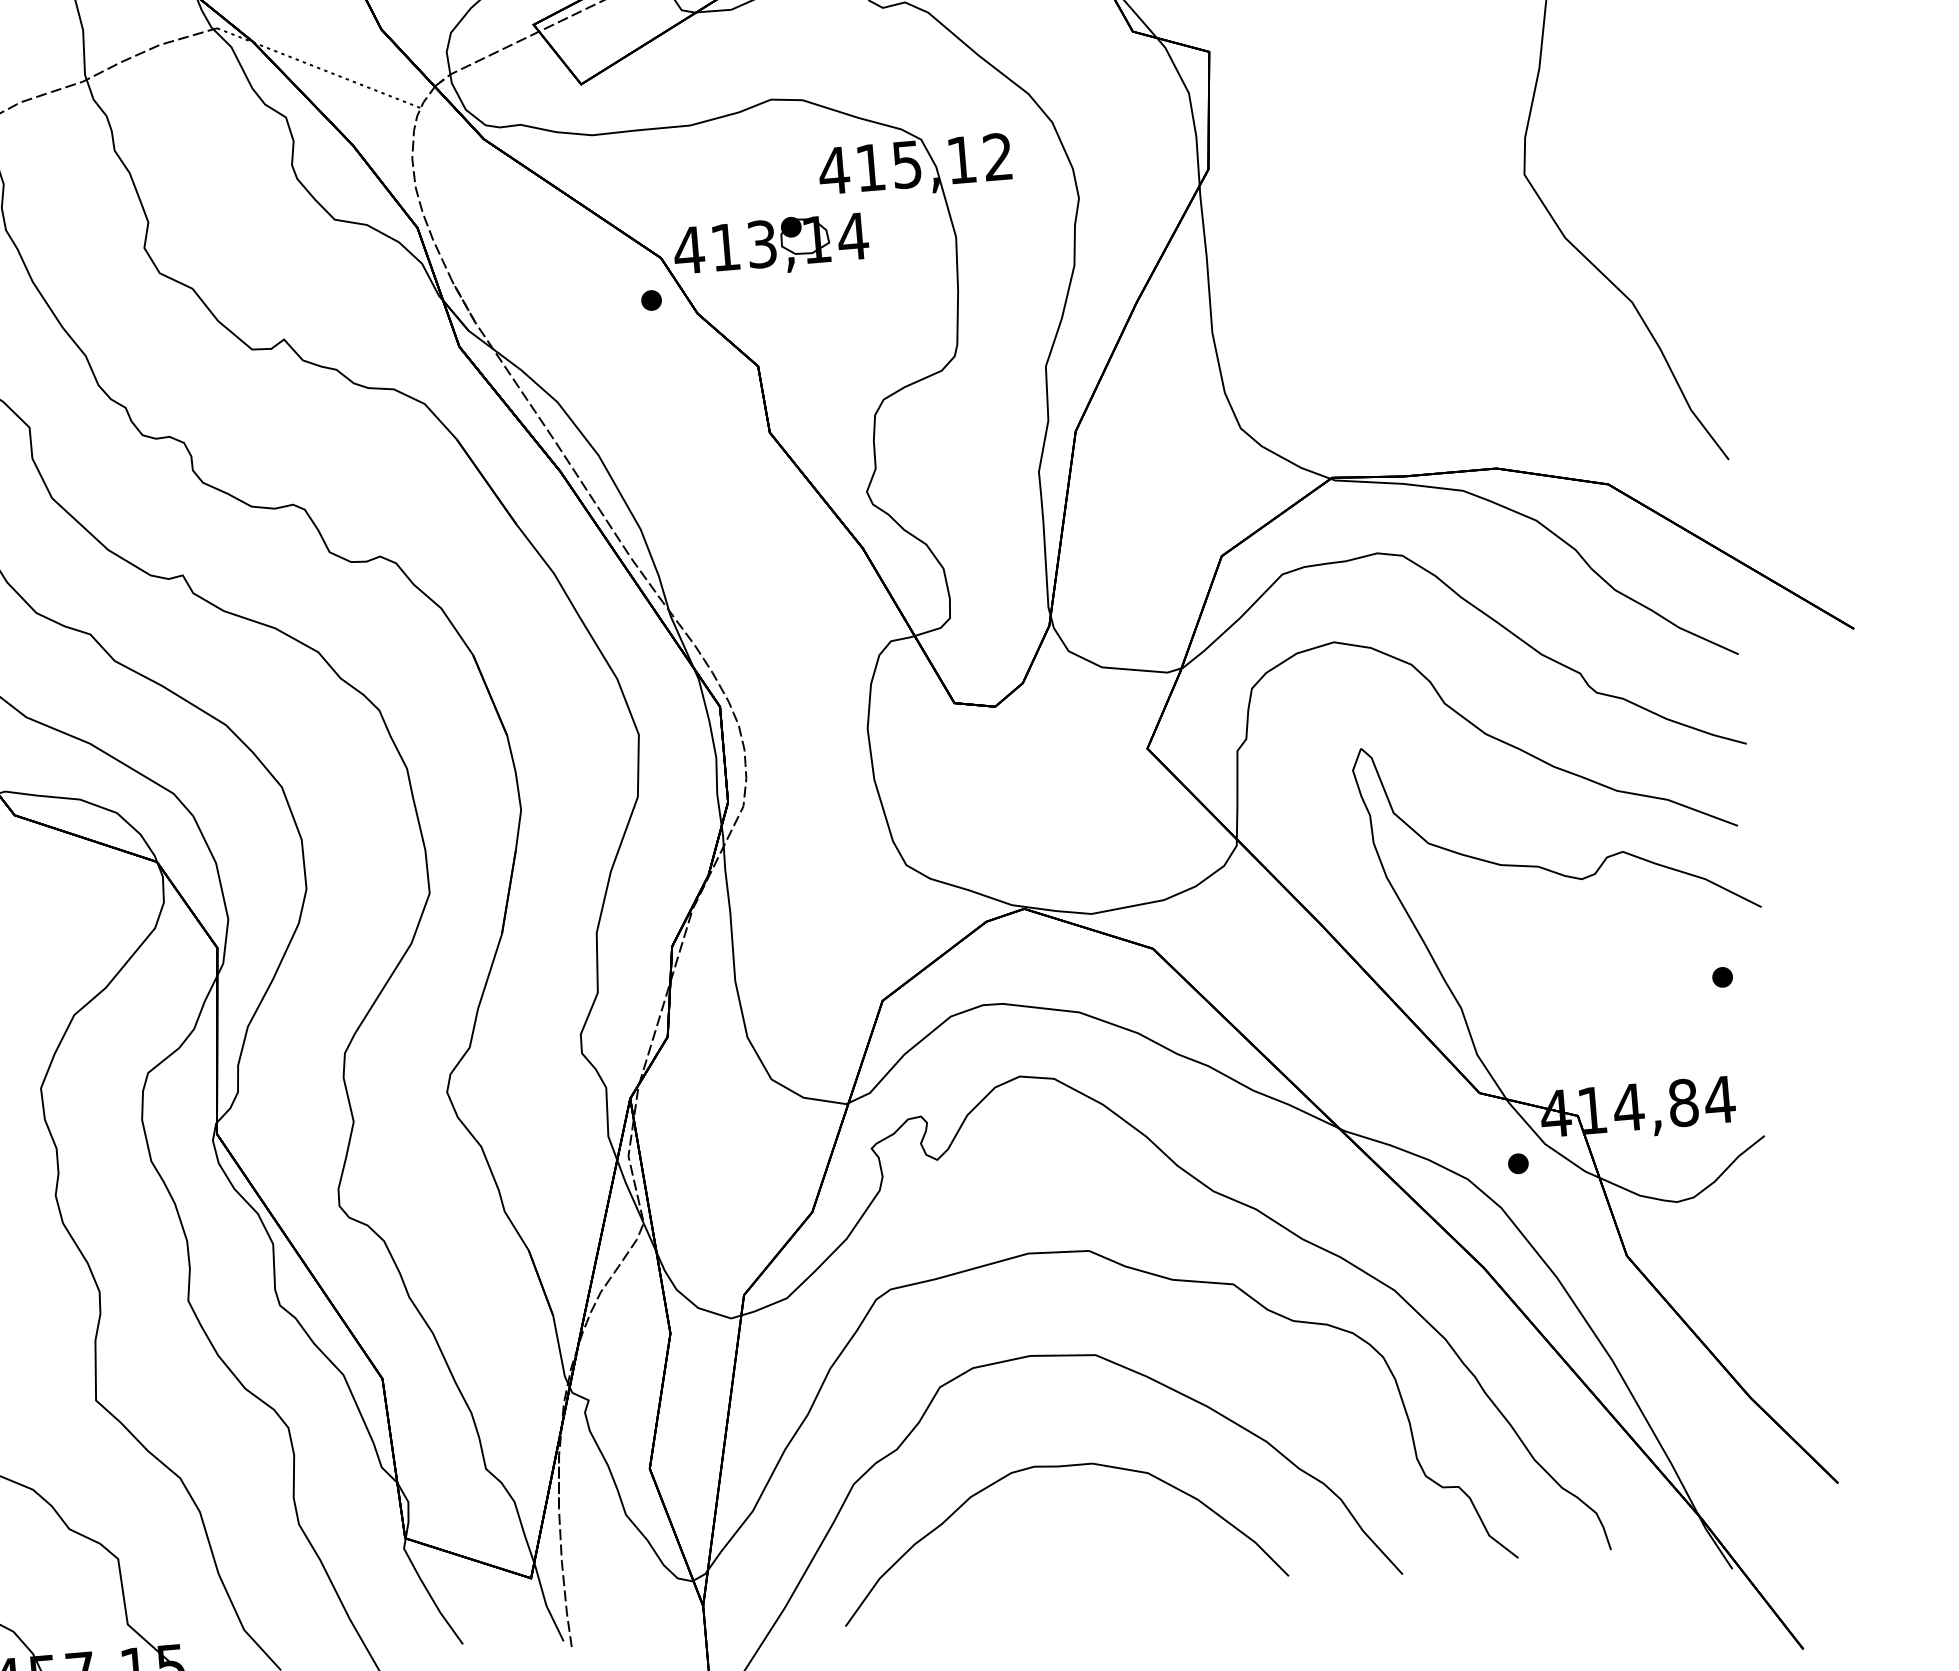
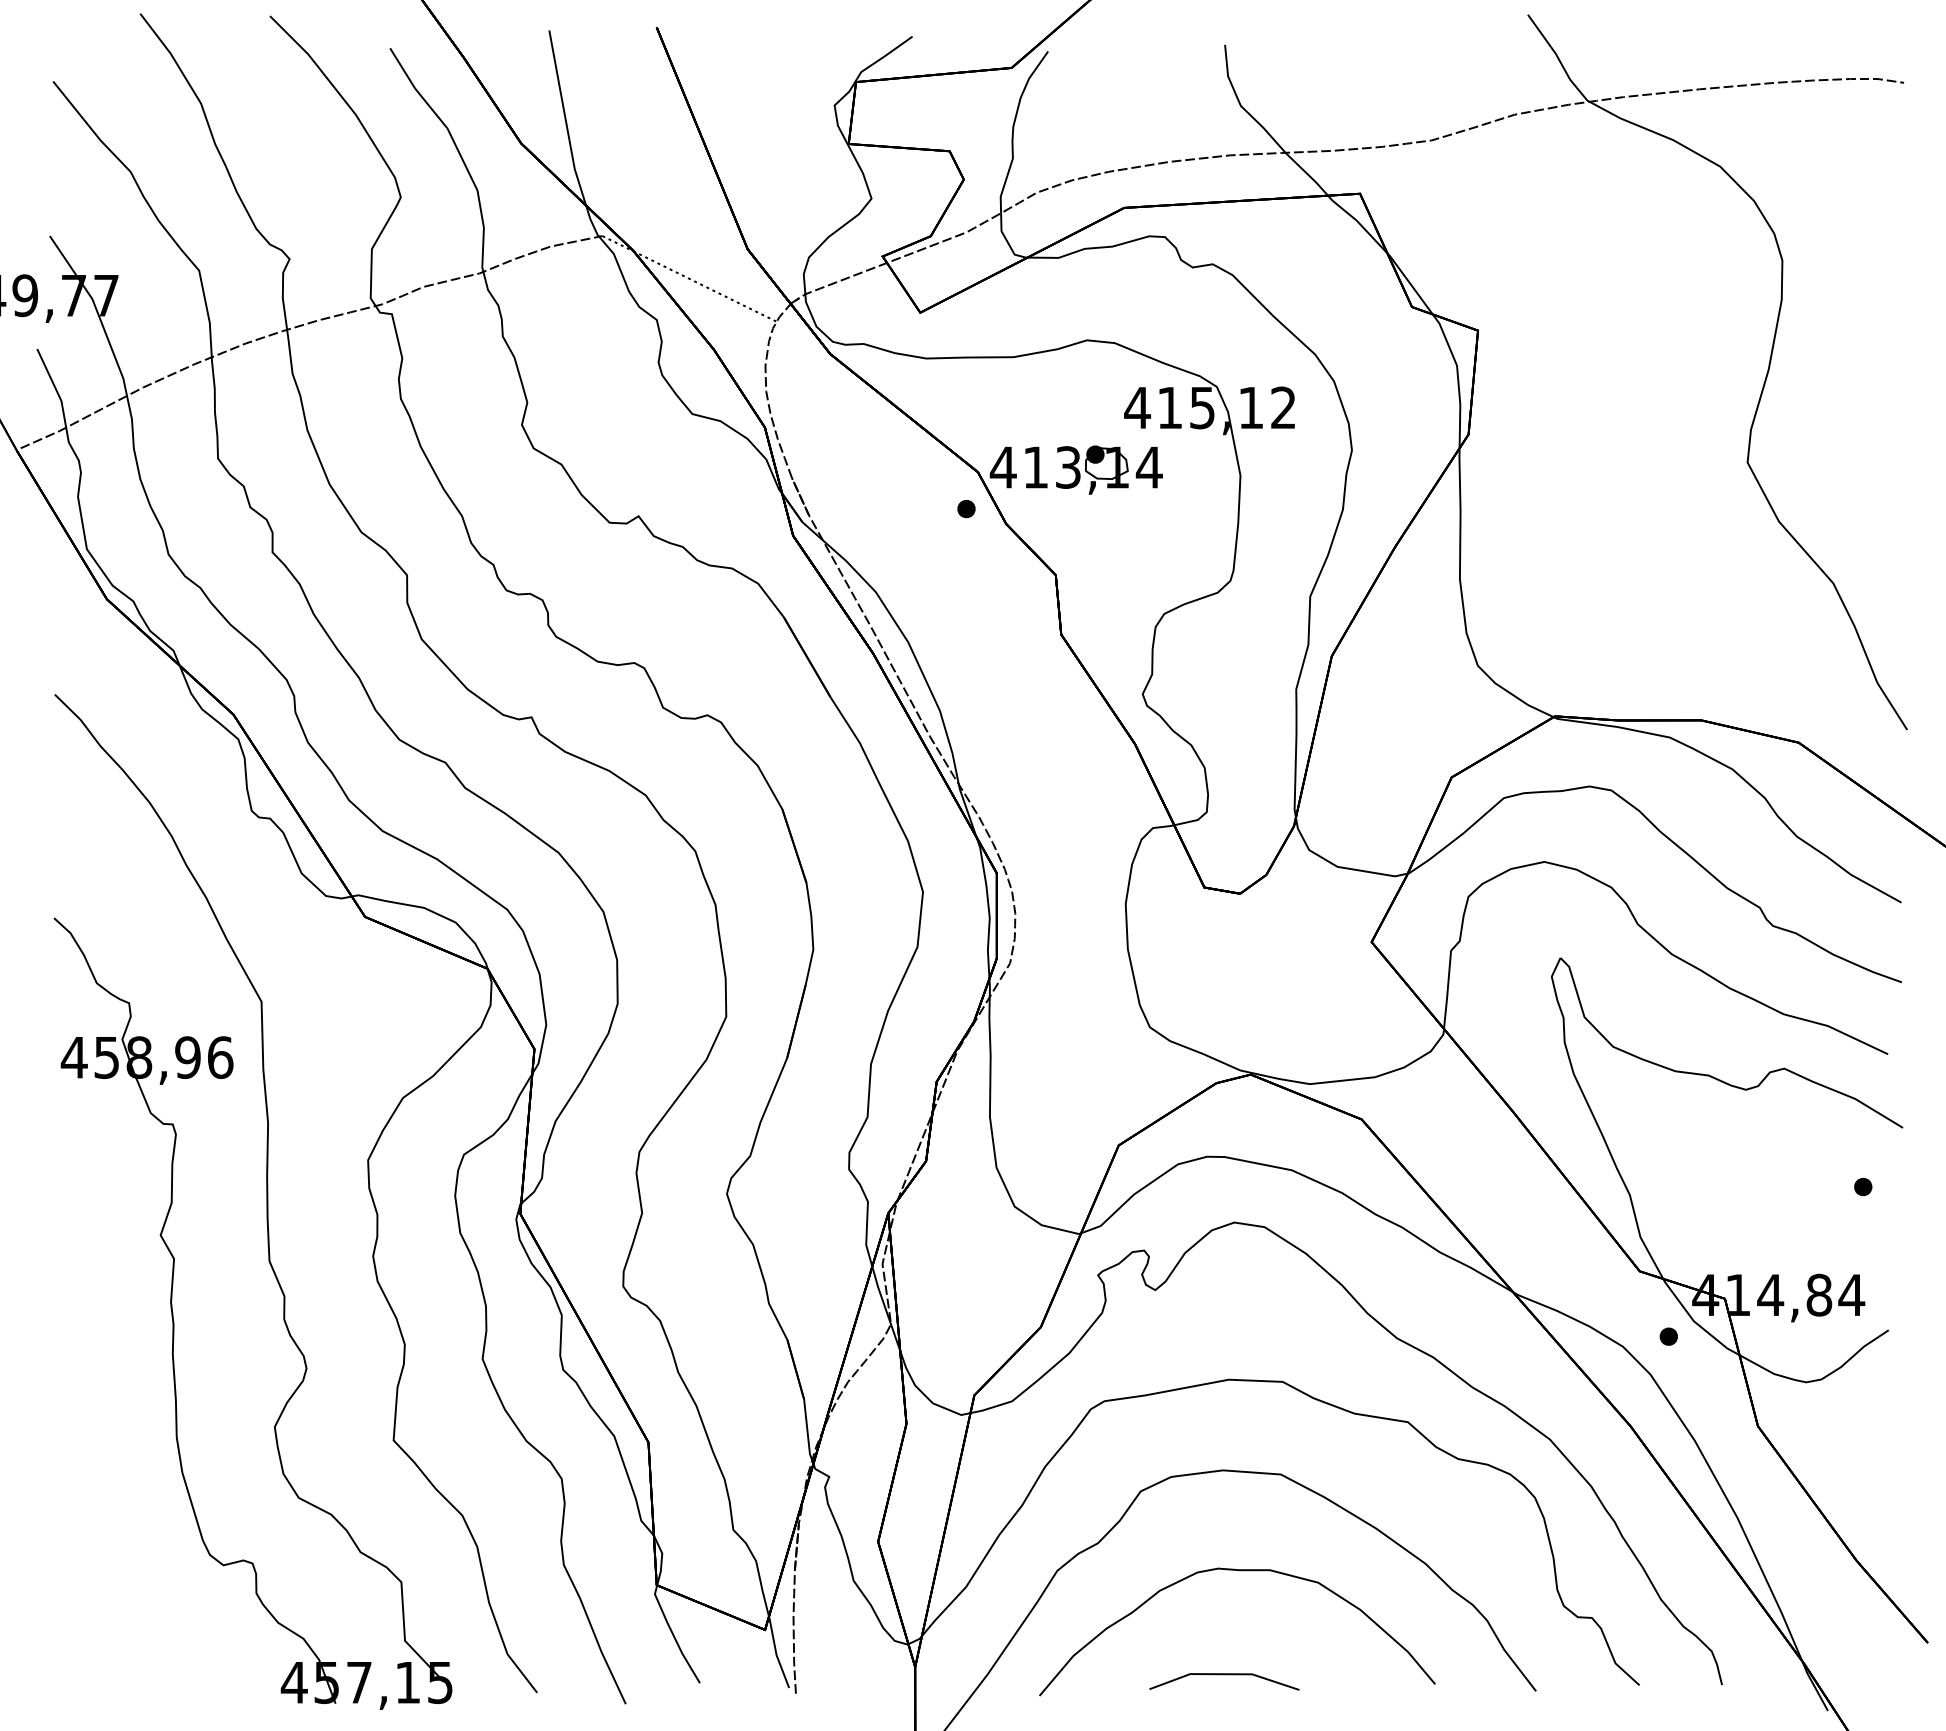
line: (1051, 1586) -> (1224, 1675), added

